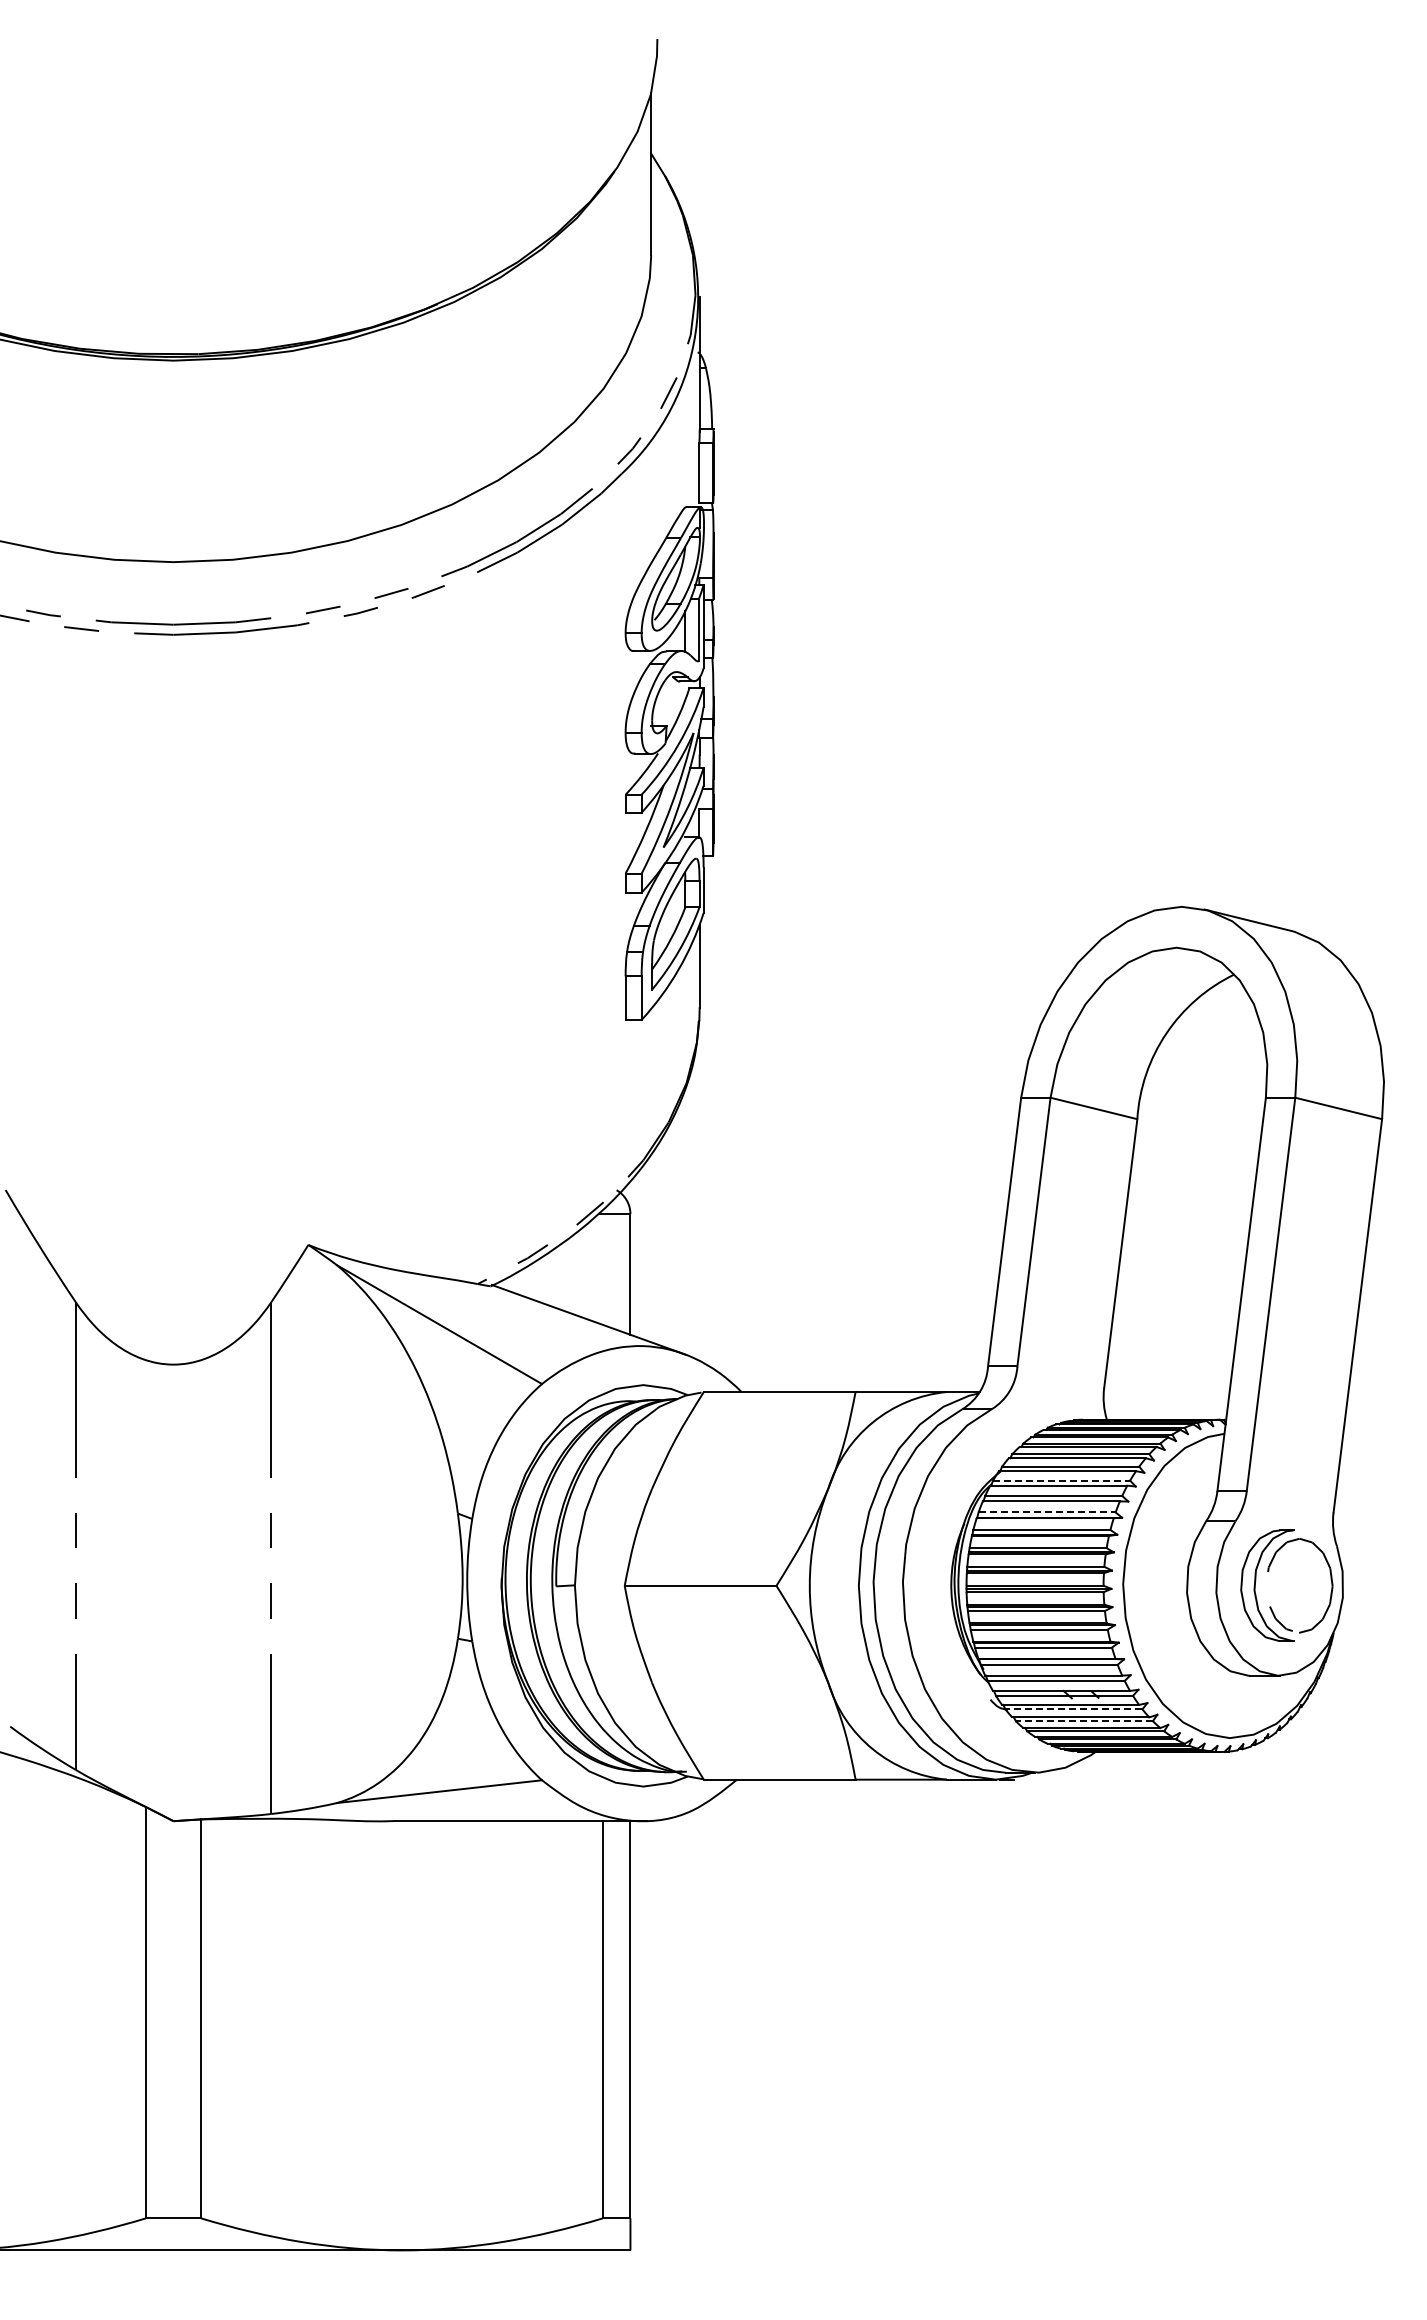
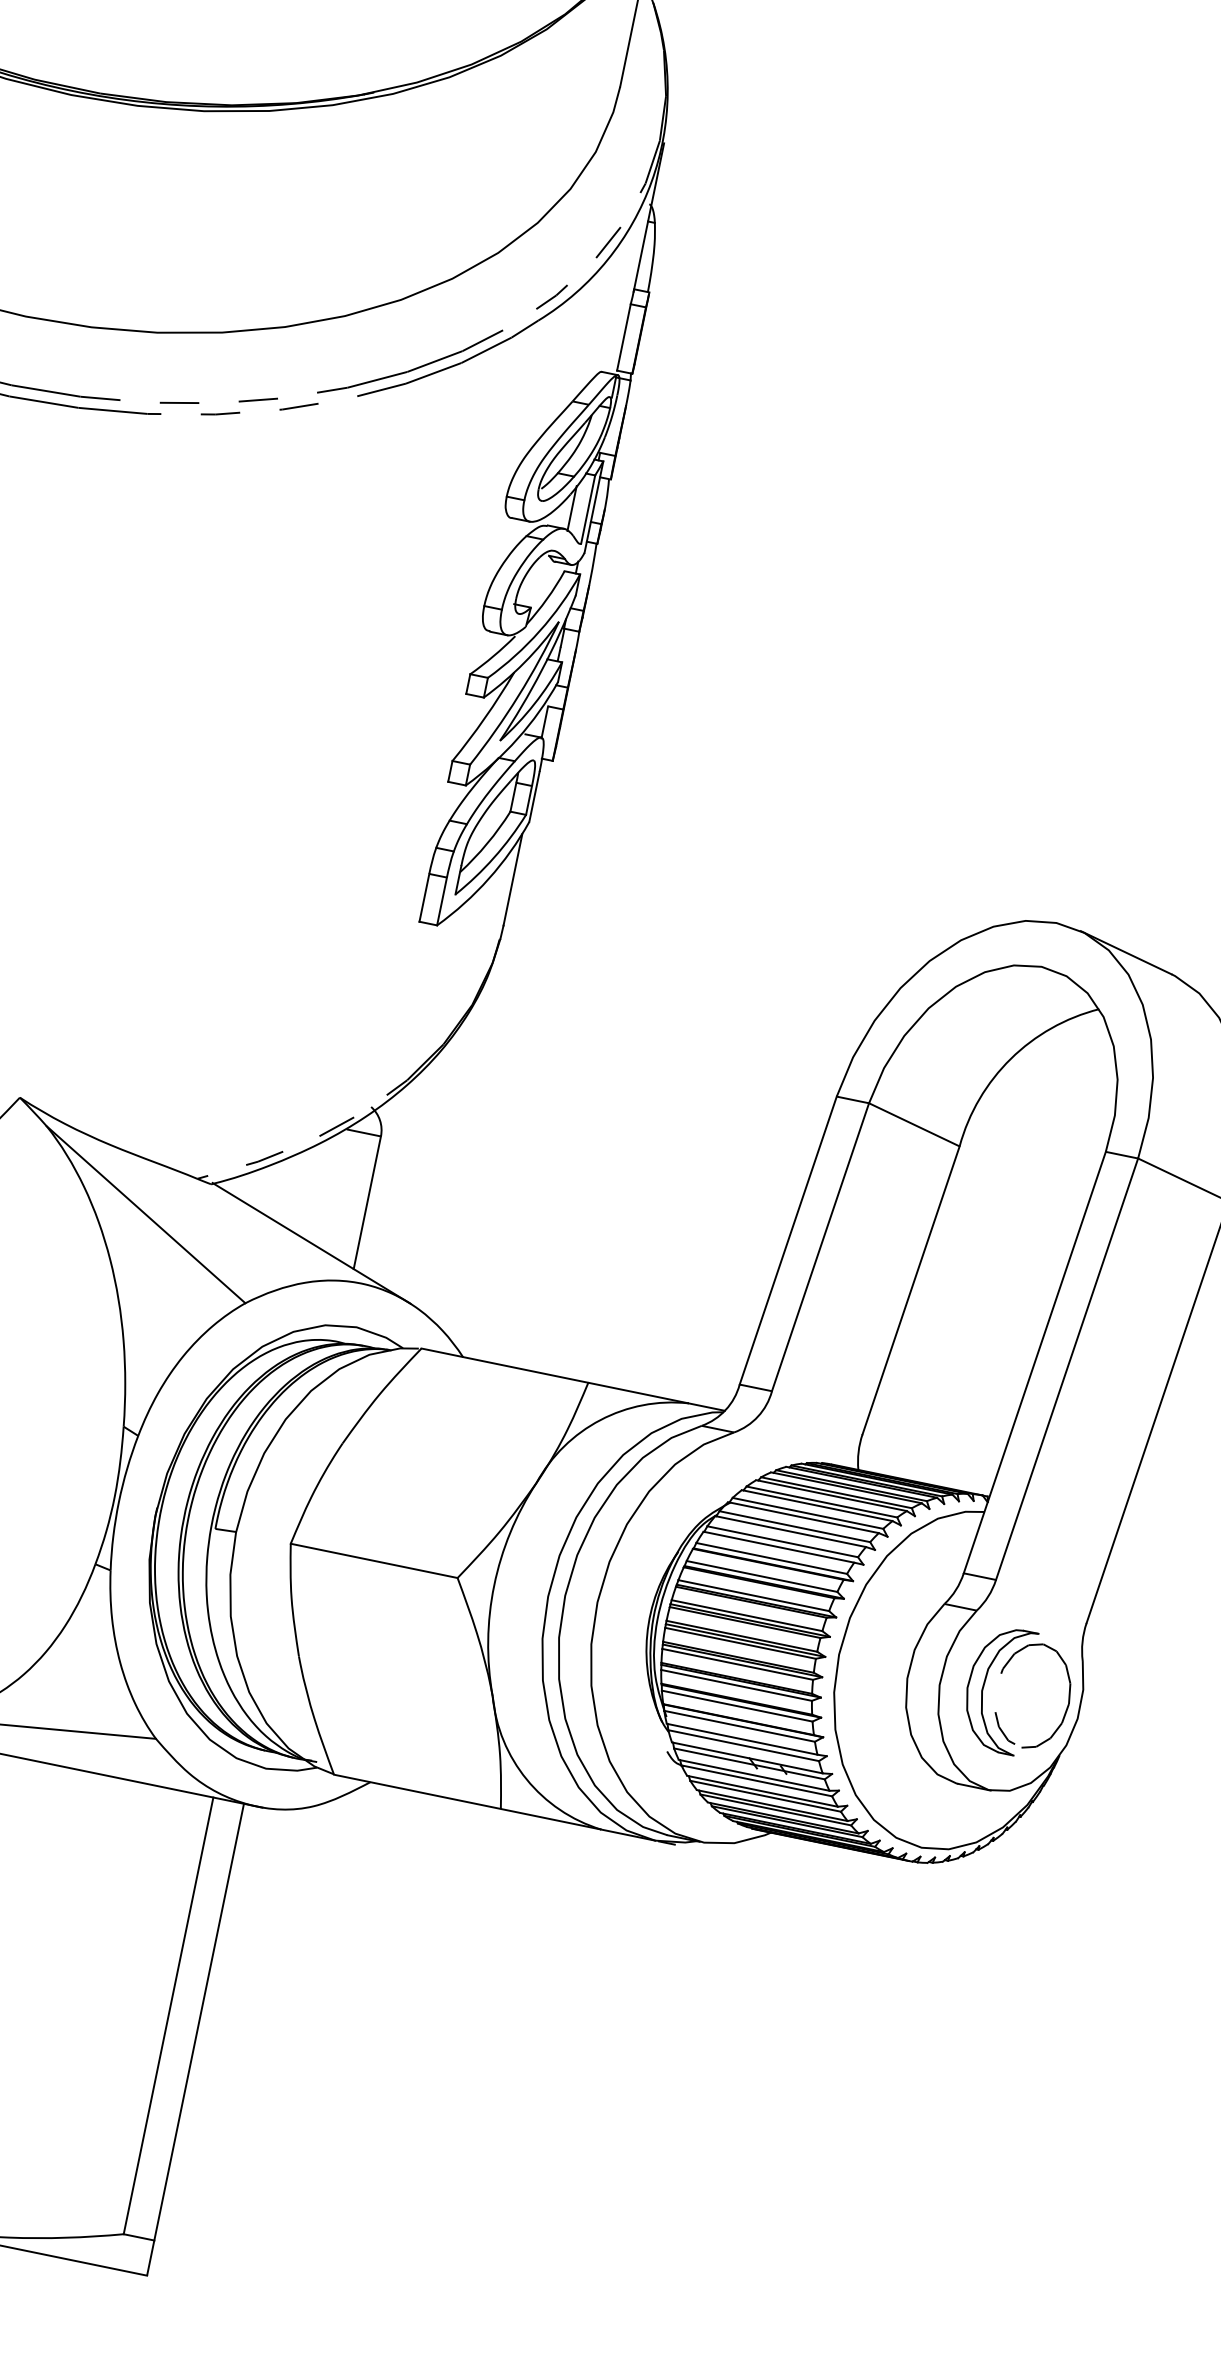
line: (1061, 1480) -> (794, 1526), dashed -> solid
line: (1047, 1512) -> (772, 1558), dashed -> solid
line: (1073, 1709) -> (756, 1780), dashed -> solid
line: (1084, 1721) -> (765, 1796), dashed -> solid

